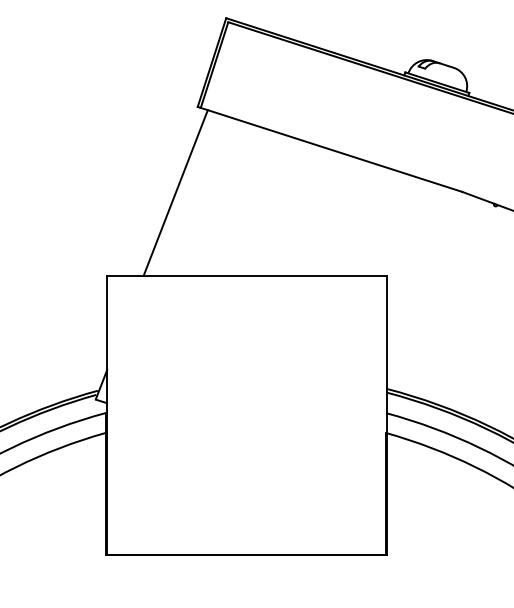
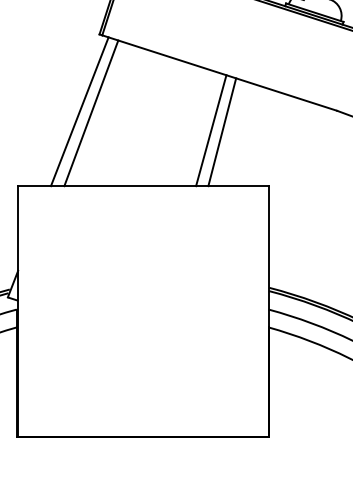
line: (188, 194) -> (91, 113), added
line: (322, 213) -> (211, 130), added
line: (333, 215) -> (221, 132), added

